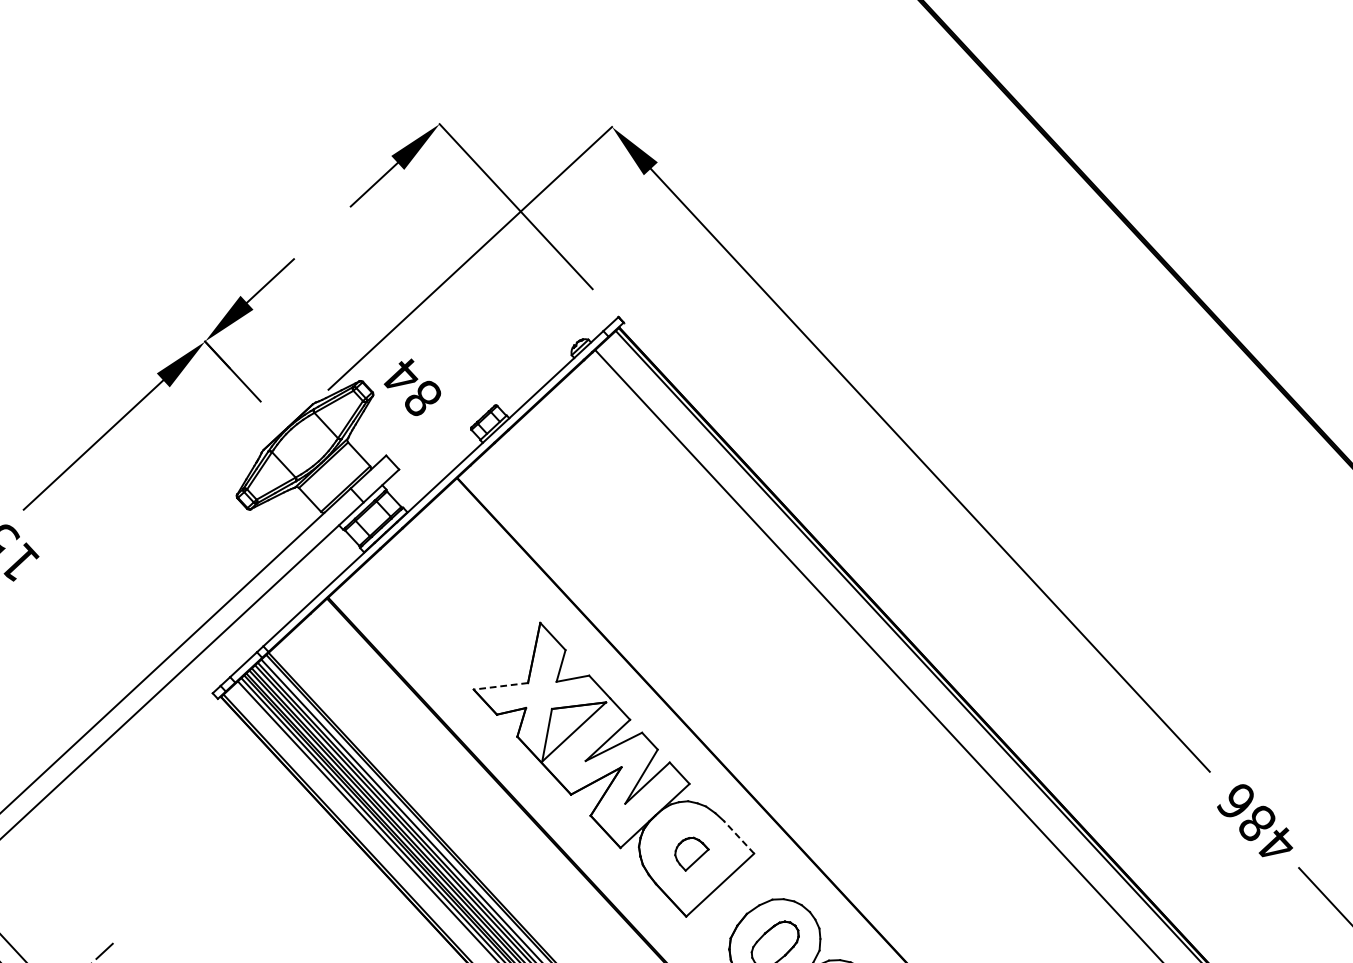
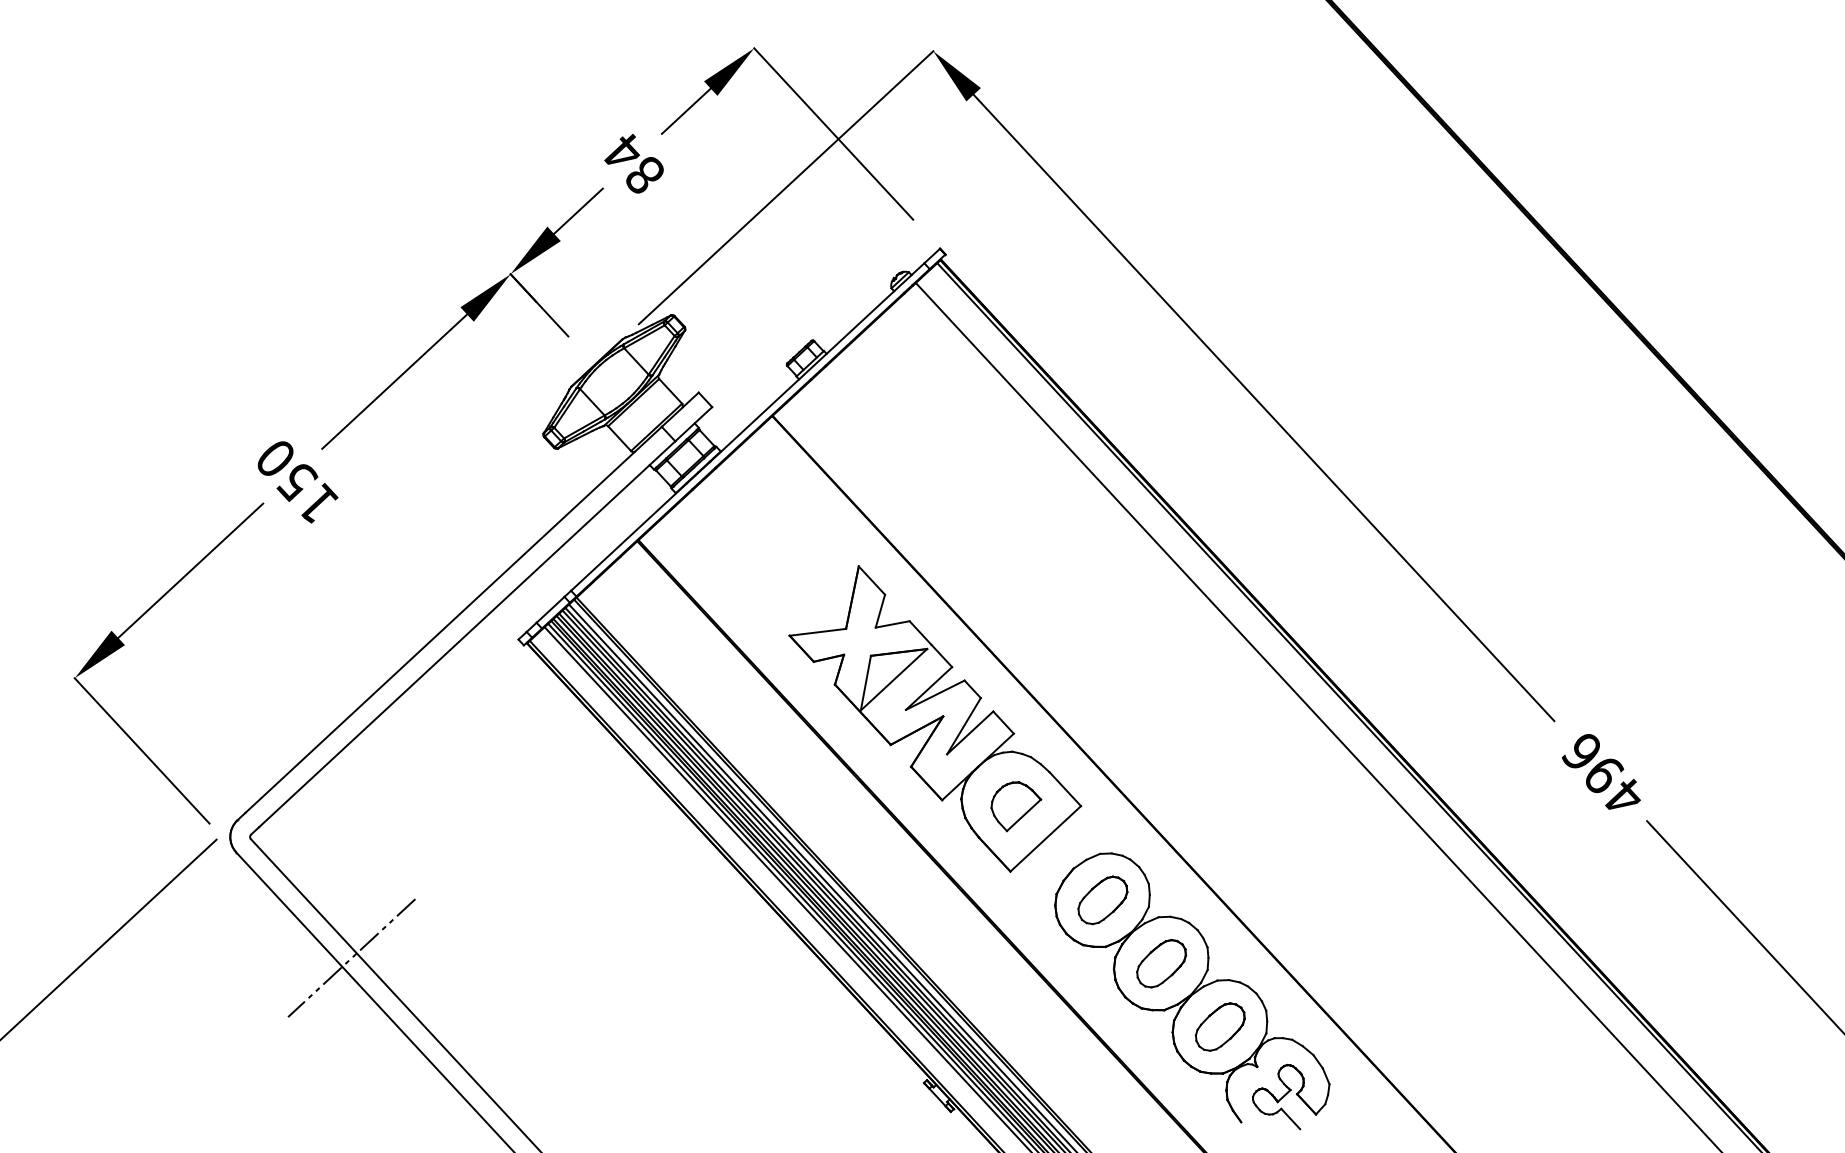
text: (411, 387) -> (633, 163), moved
line: (500, 686) -> (817, 632), dashed -> solid
text: (1258, 823) -> (1604, 774), 486 -> 496
line: (738, 836) -> (1064, 788), dashed -> solid
part: (692, 853) -> (1016, 806), size x1.43

